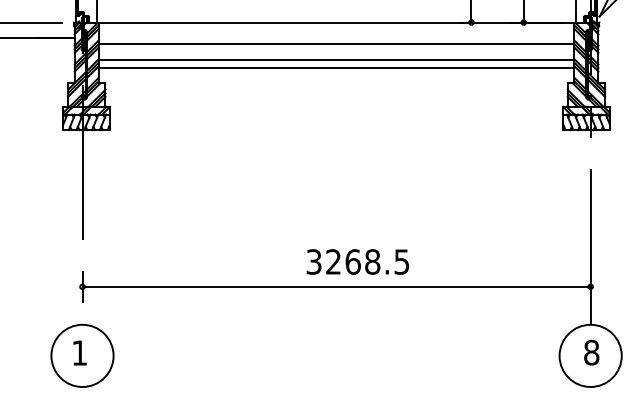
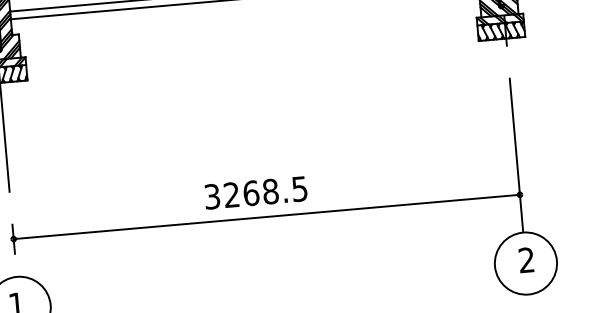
text: (357, 261) -> (255, 192), moved
text: (591, 352) -> (526, 260), 8 -> 2

